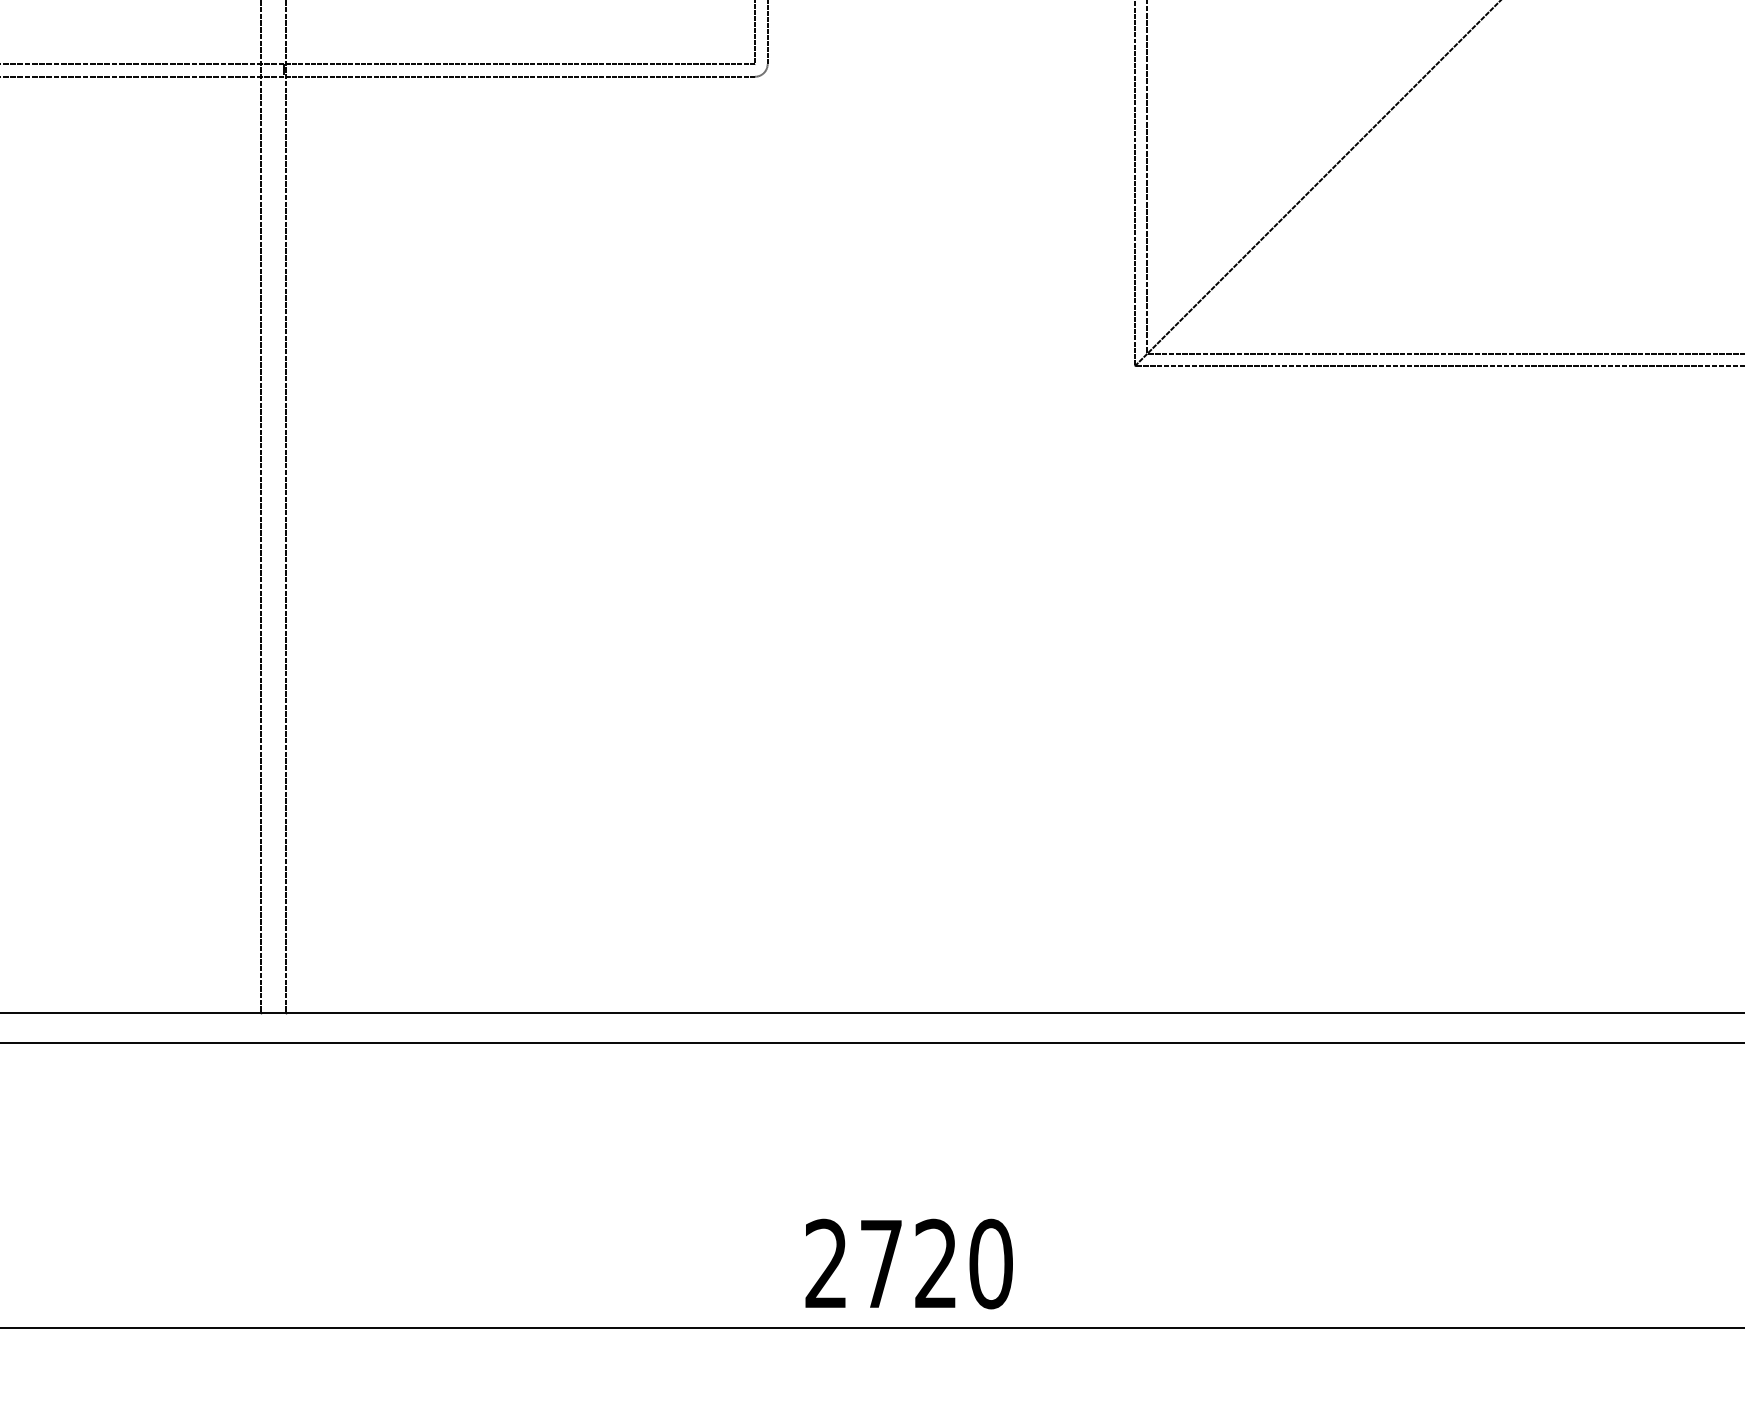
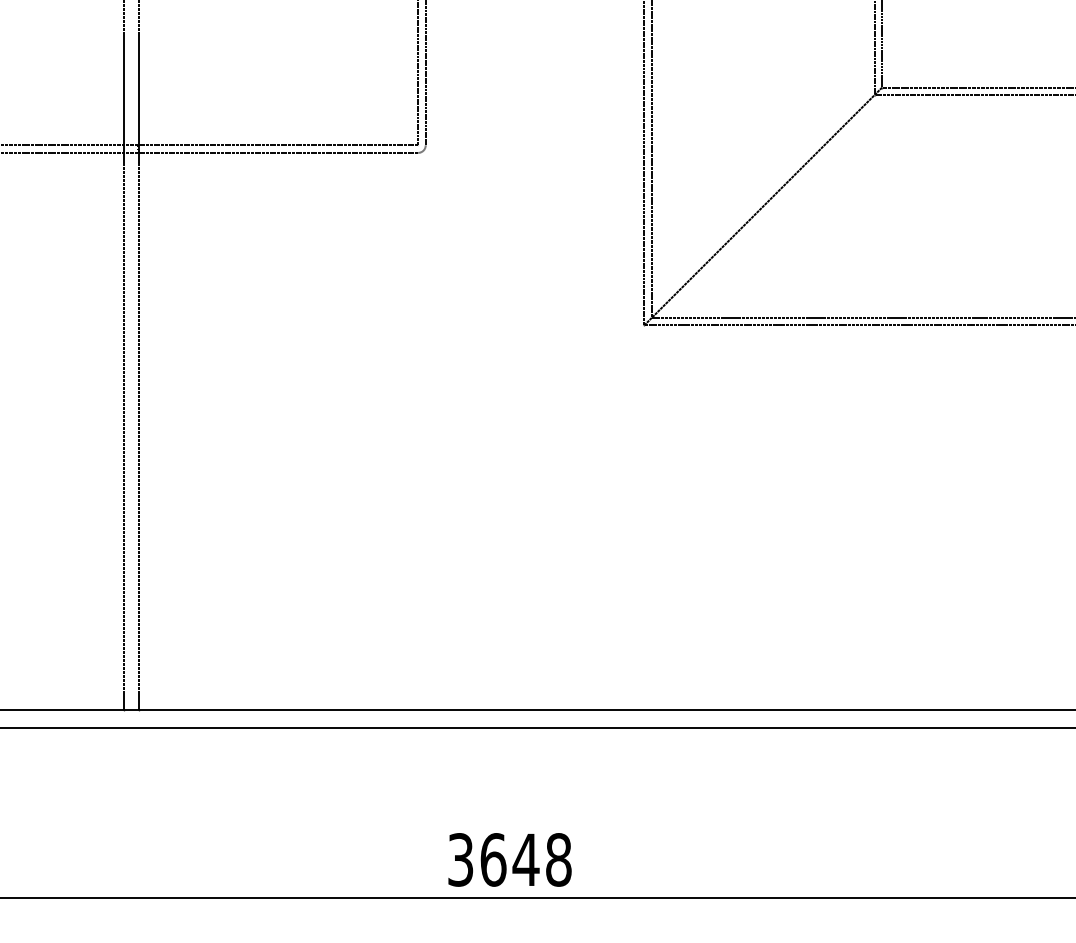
text: (908, 1263) -> (509, 859), 2720 -> 3648

